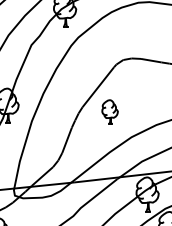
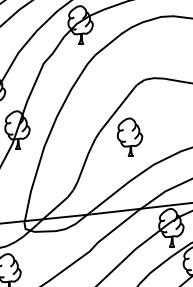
part: (110, 111) -> (130, 136), size x1.43

